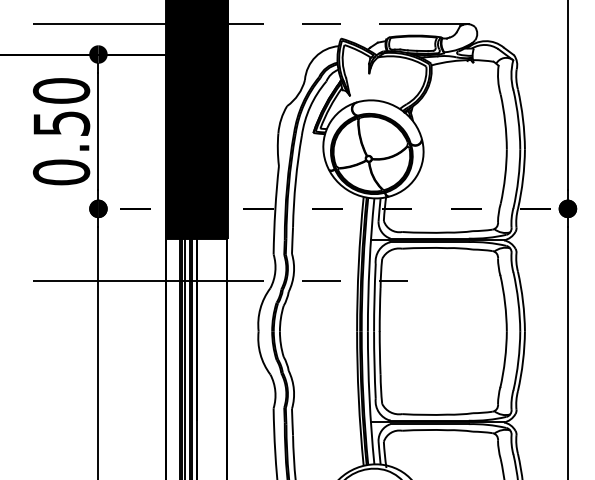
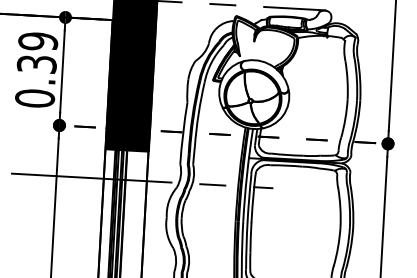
text: (61, 106) -> (37, 52), 0.50 -> 0.39

